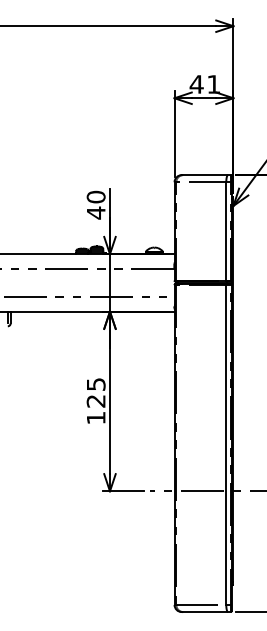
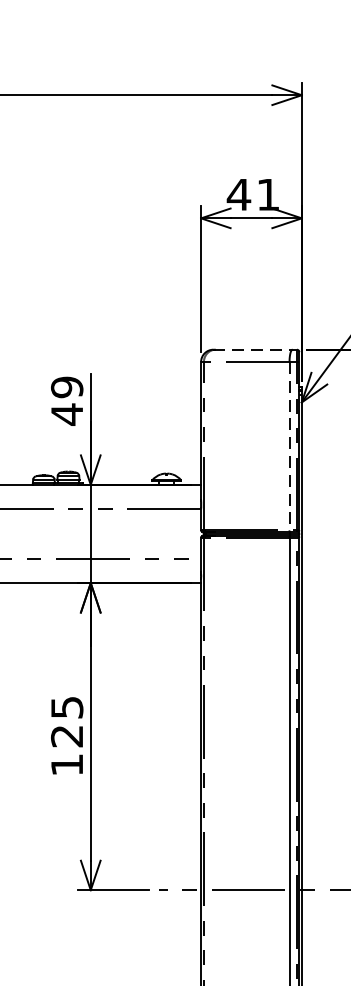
line: (206, 175) -> (255, 350), solid -> dashed
text: (96, 196) -> (67, 386), 40 -> 49
line: (226, 232) -> (289, 447), solid -> dashed

